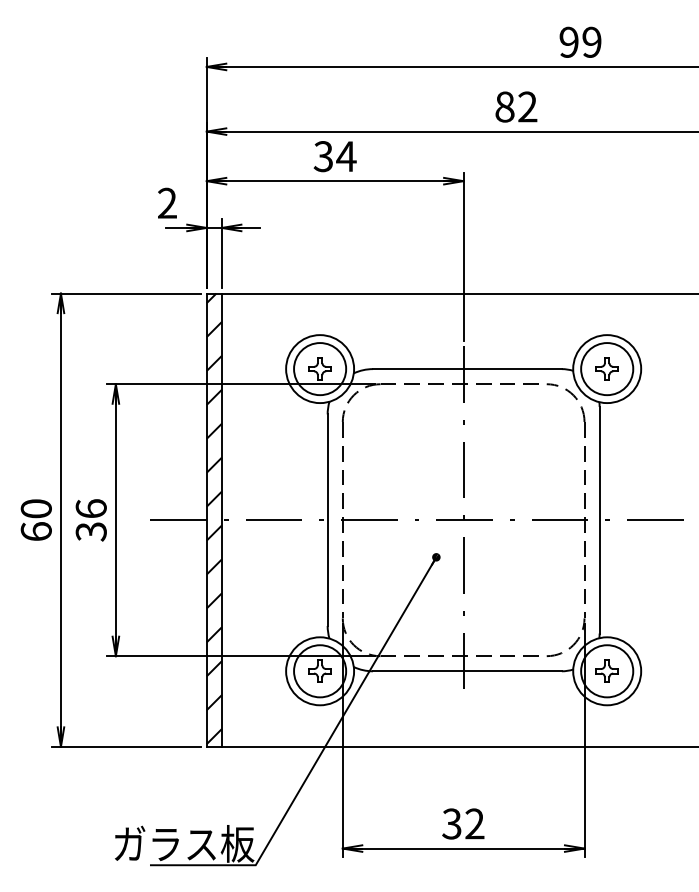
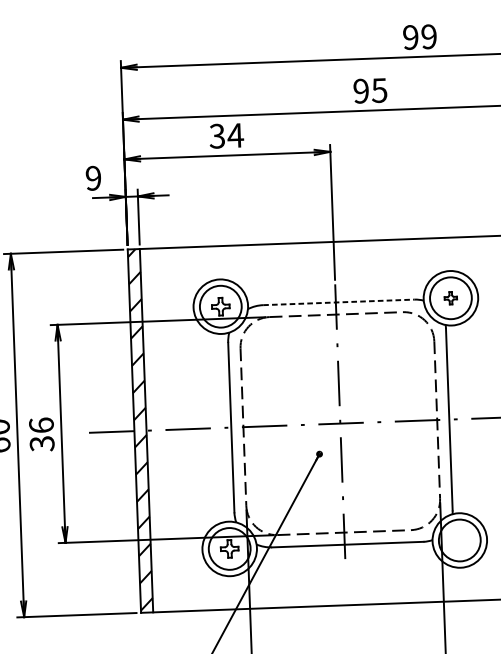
text: (516, 106) -> (370, 90), 82 -> 95
text: (167, 203) -> (93, 178), 2 -> 9
part: (606, 368) -> (450, 297), size x0.7
line: (467, 369) -> (338, 302), solid -> dashed
part: (606, 670) -> (459, 539), removed

